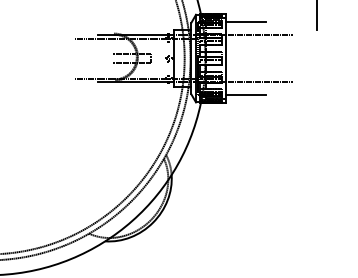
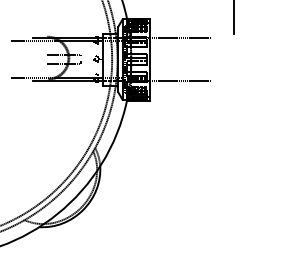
line: (245, 22) -> (167, 26), removed
line: (245, 94) -> (167, 92), removed

